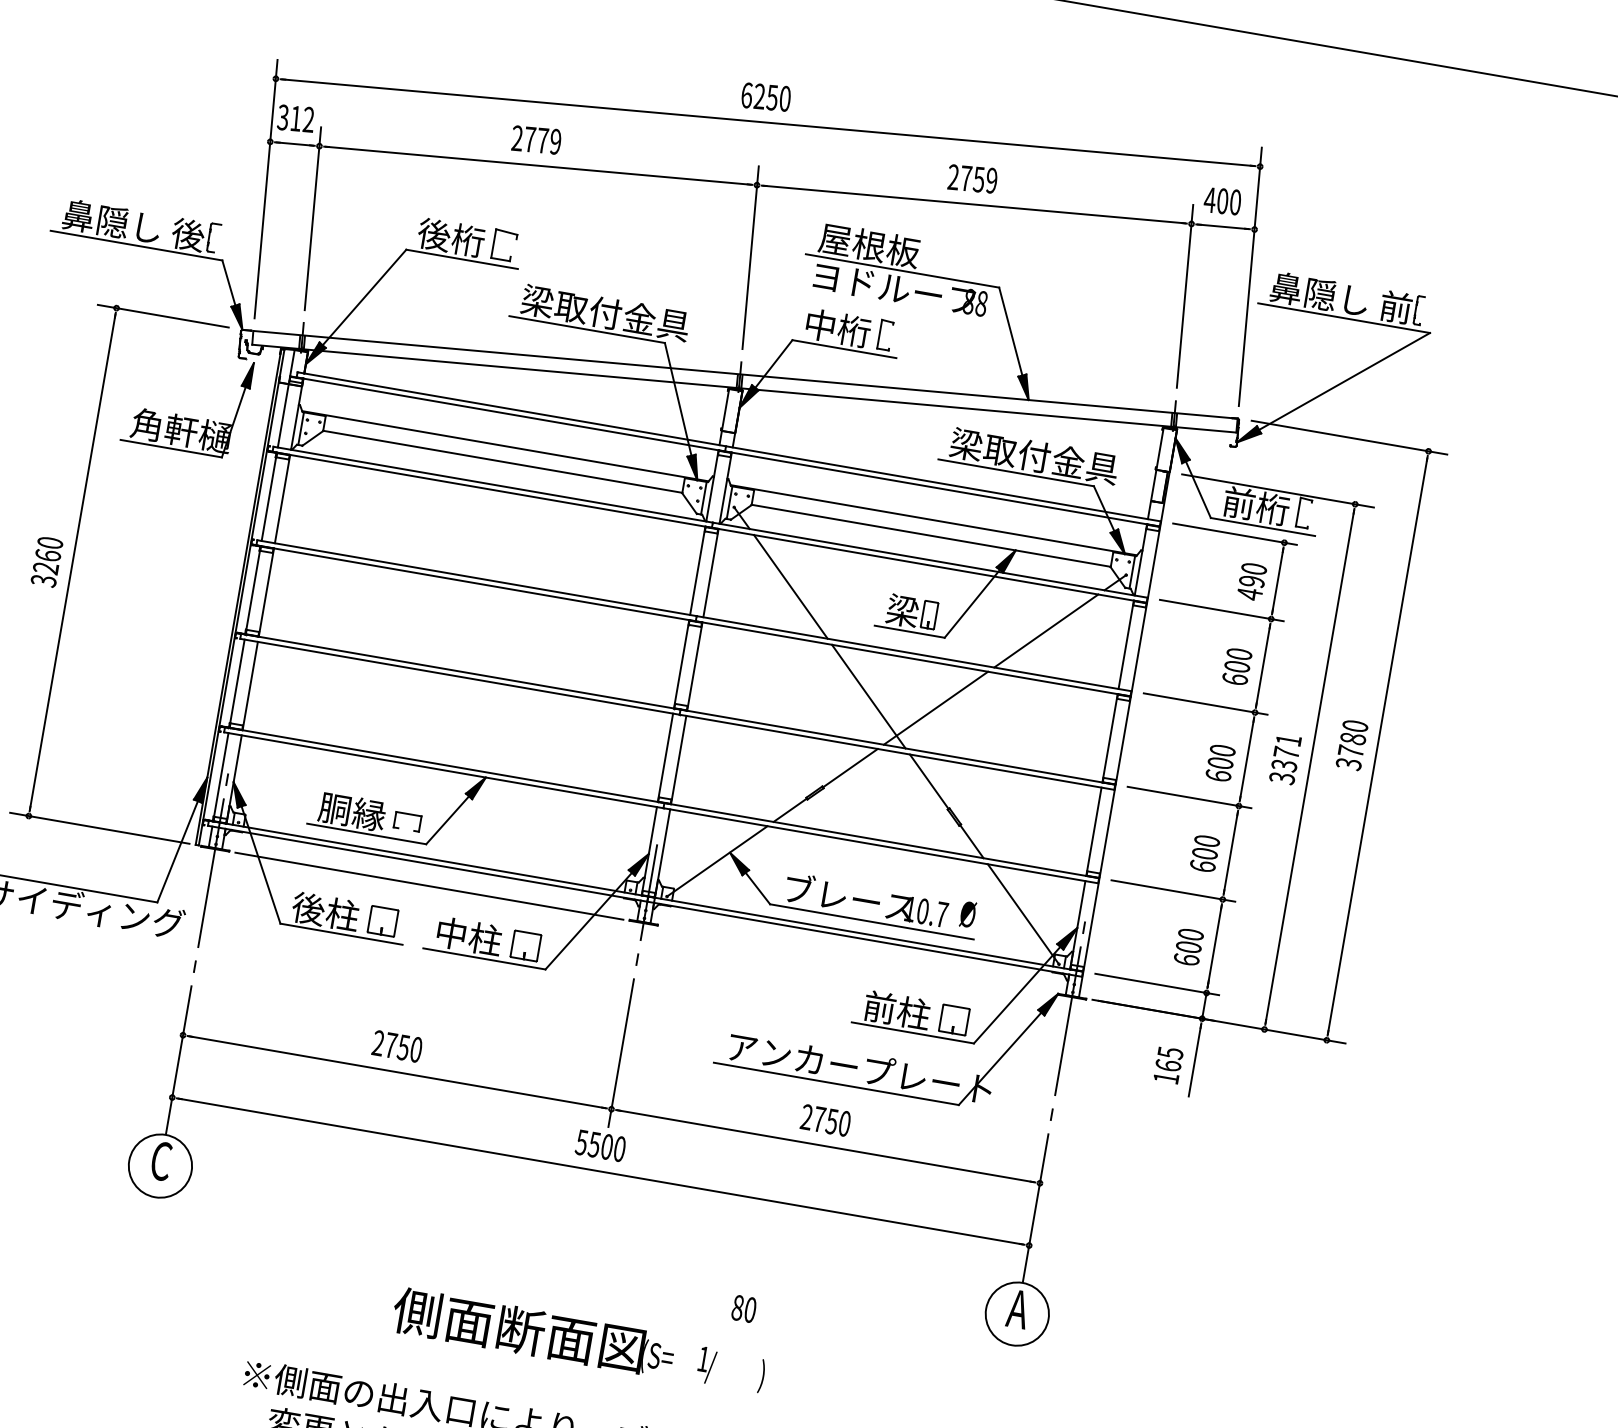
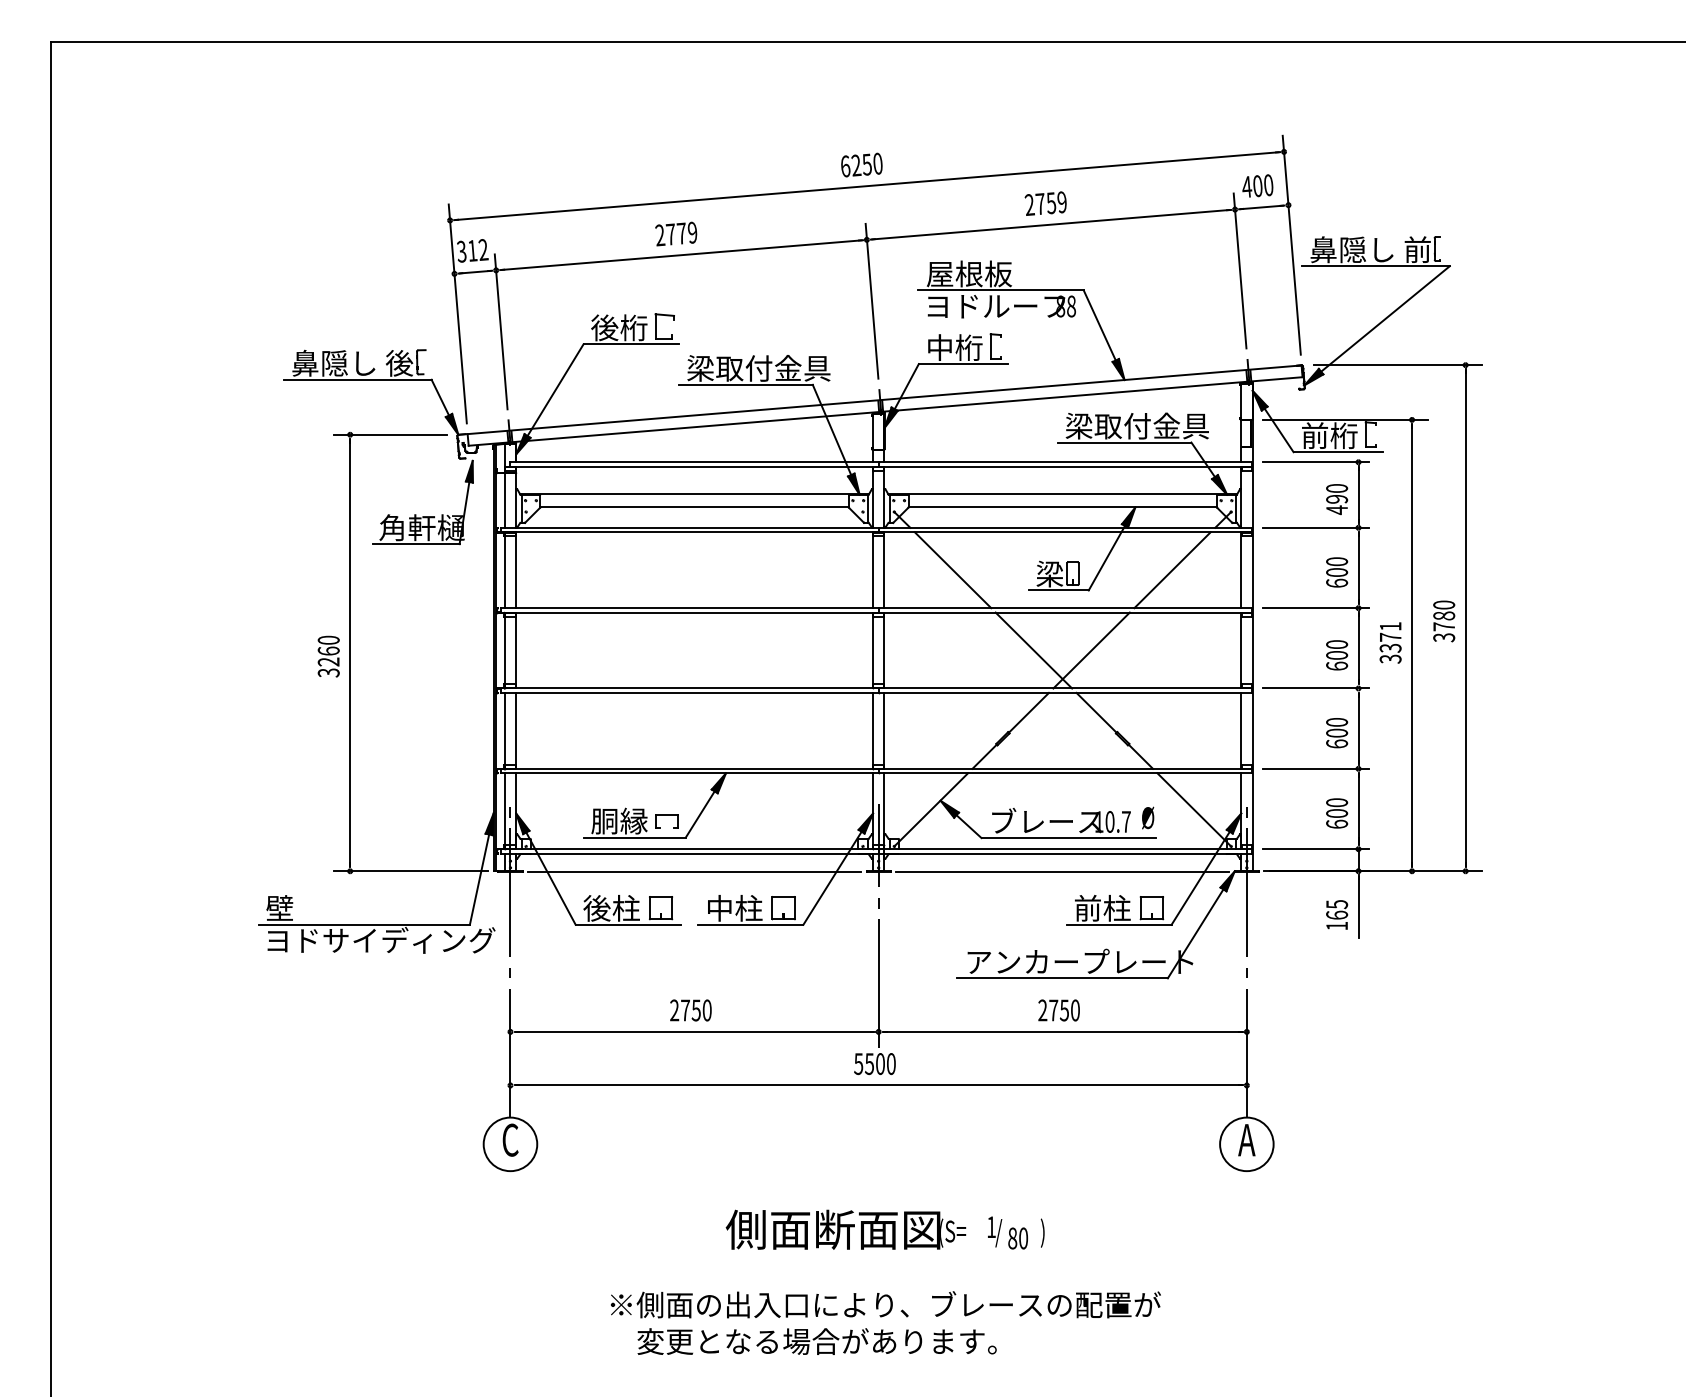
line: (857, 960) -> (1062, 872), added
text: (743, 1308) -> (1017, 1238), moved

